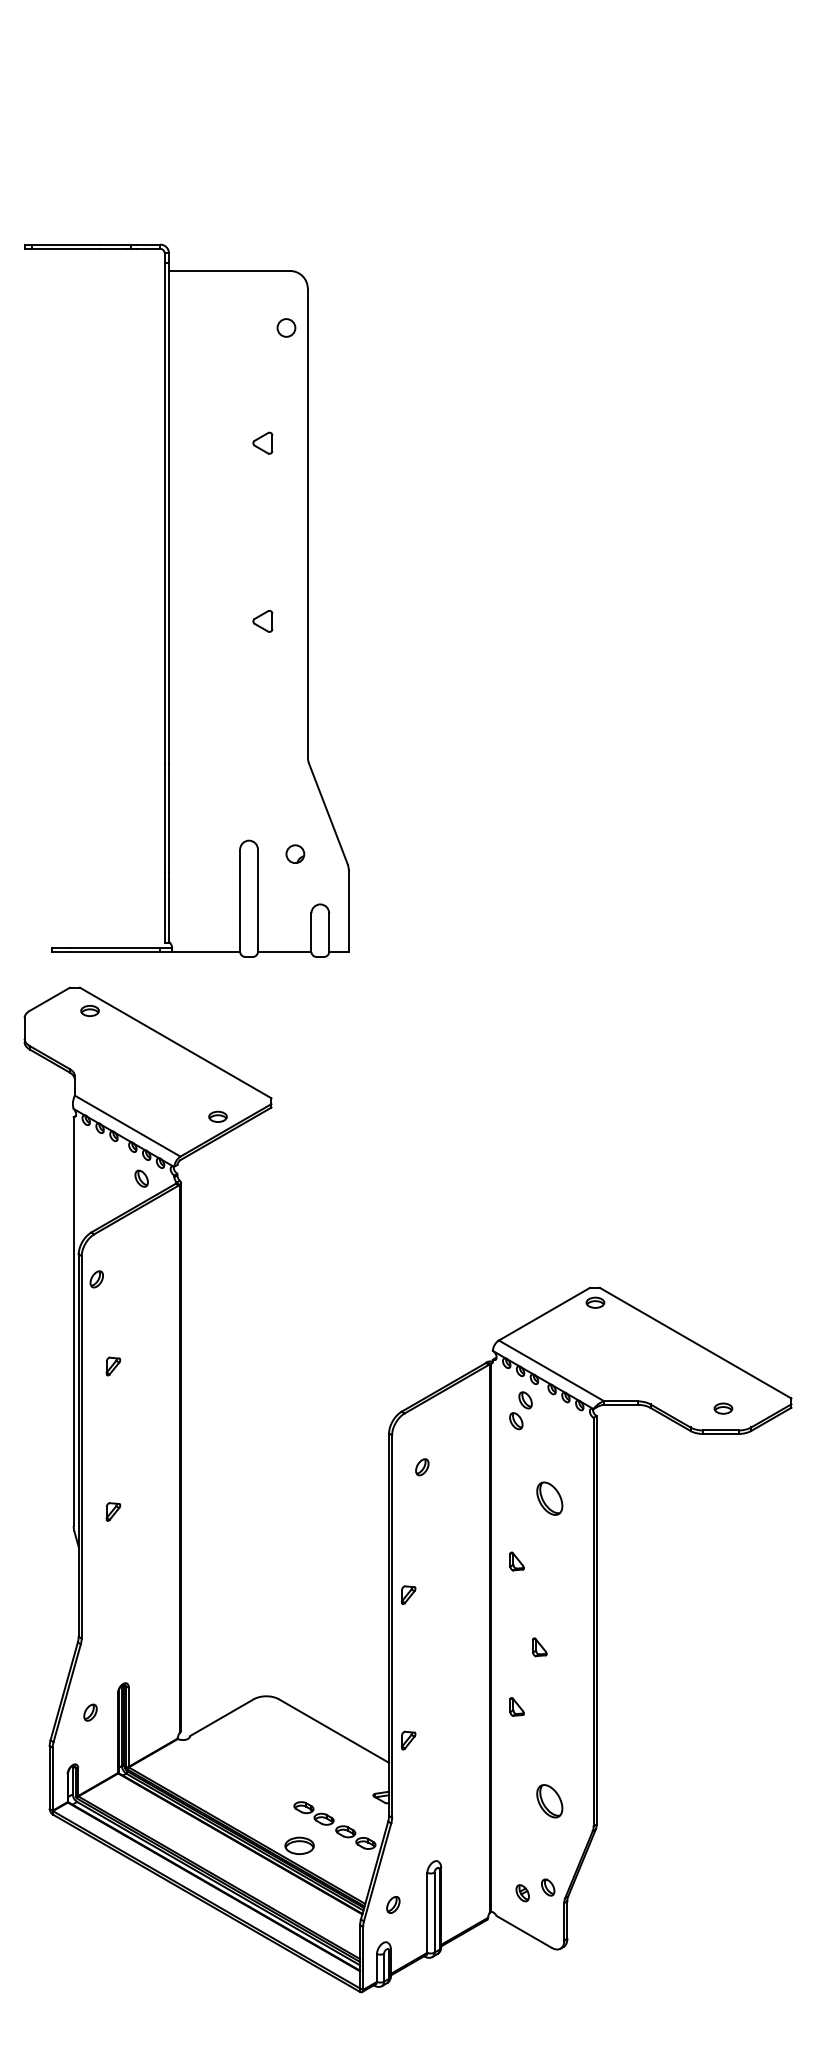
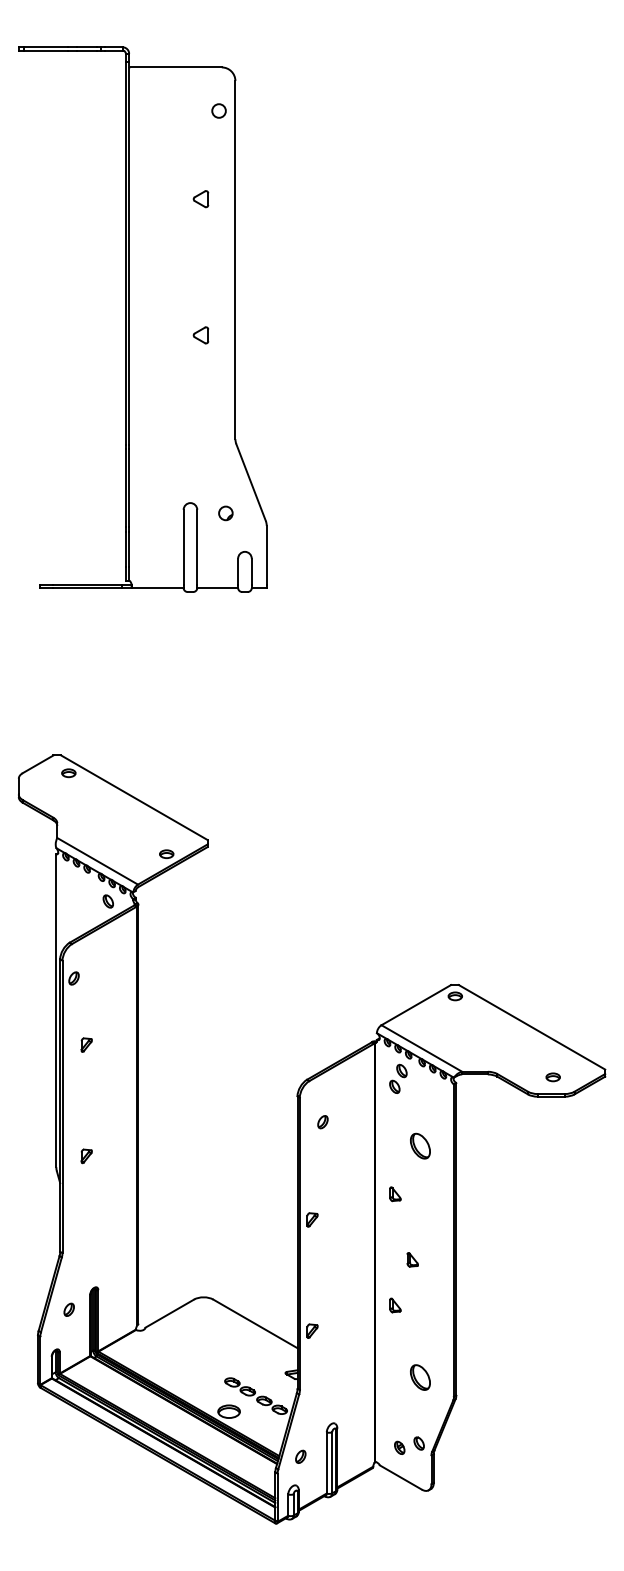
part: (186, 600) -> (142, 319), moved

